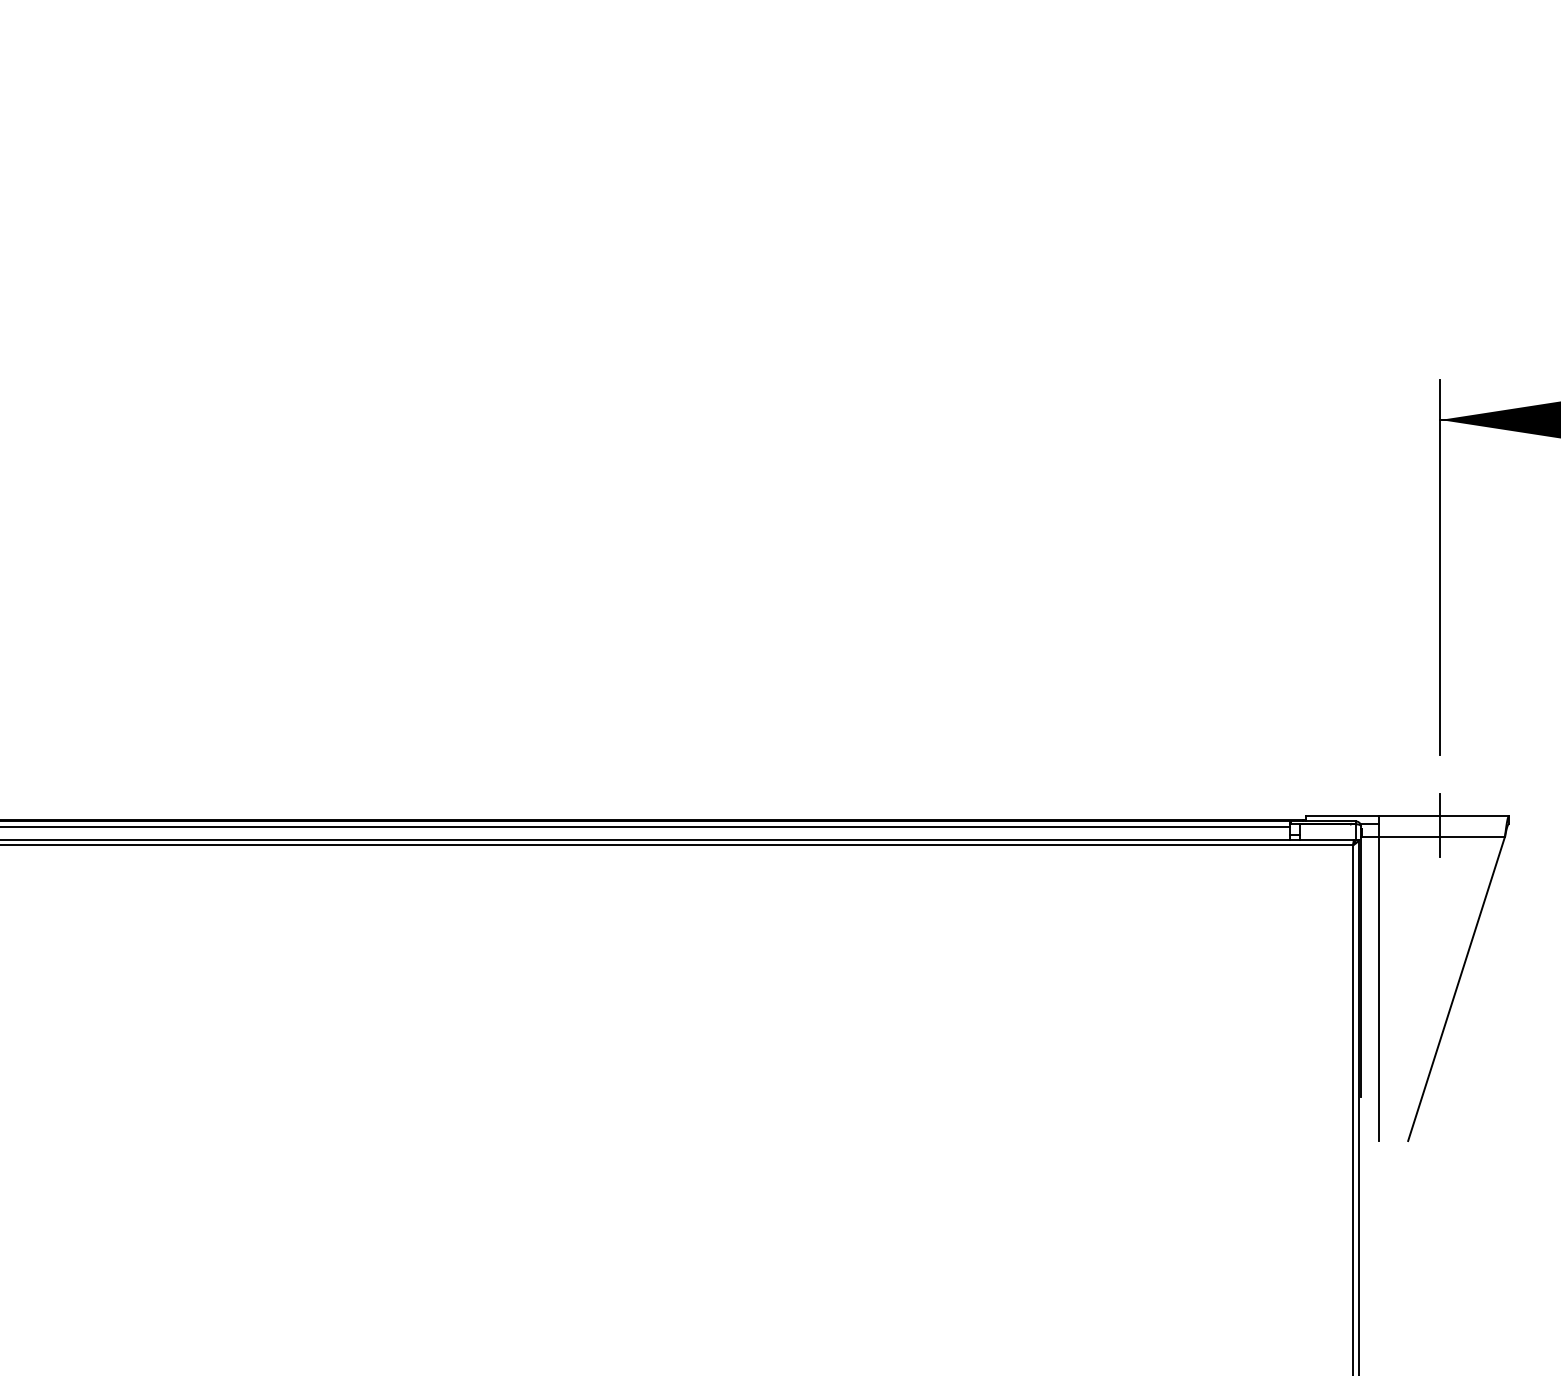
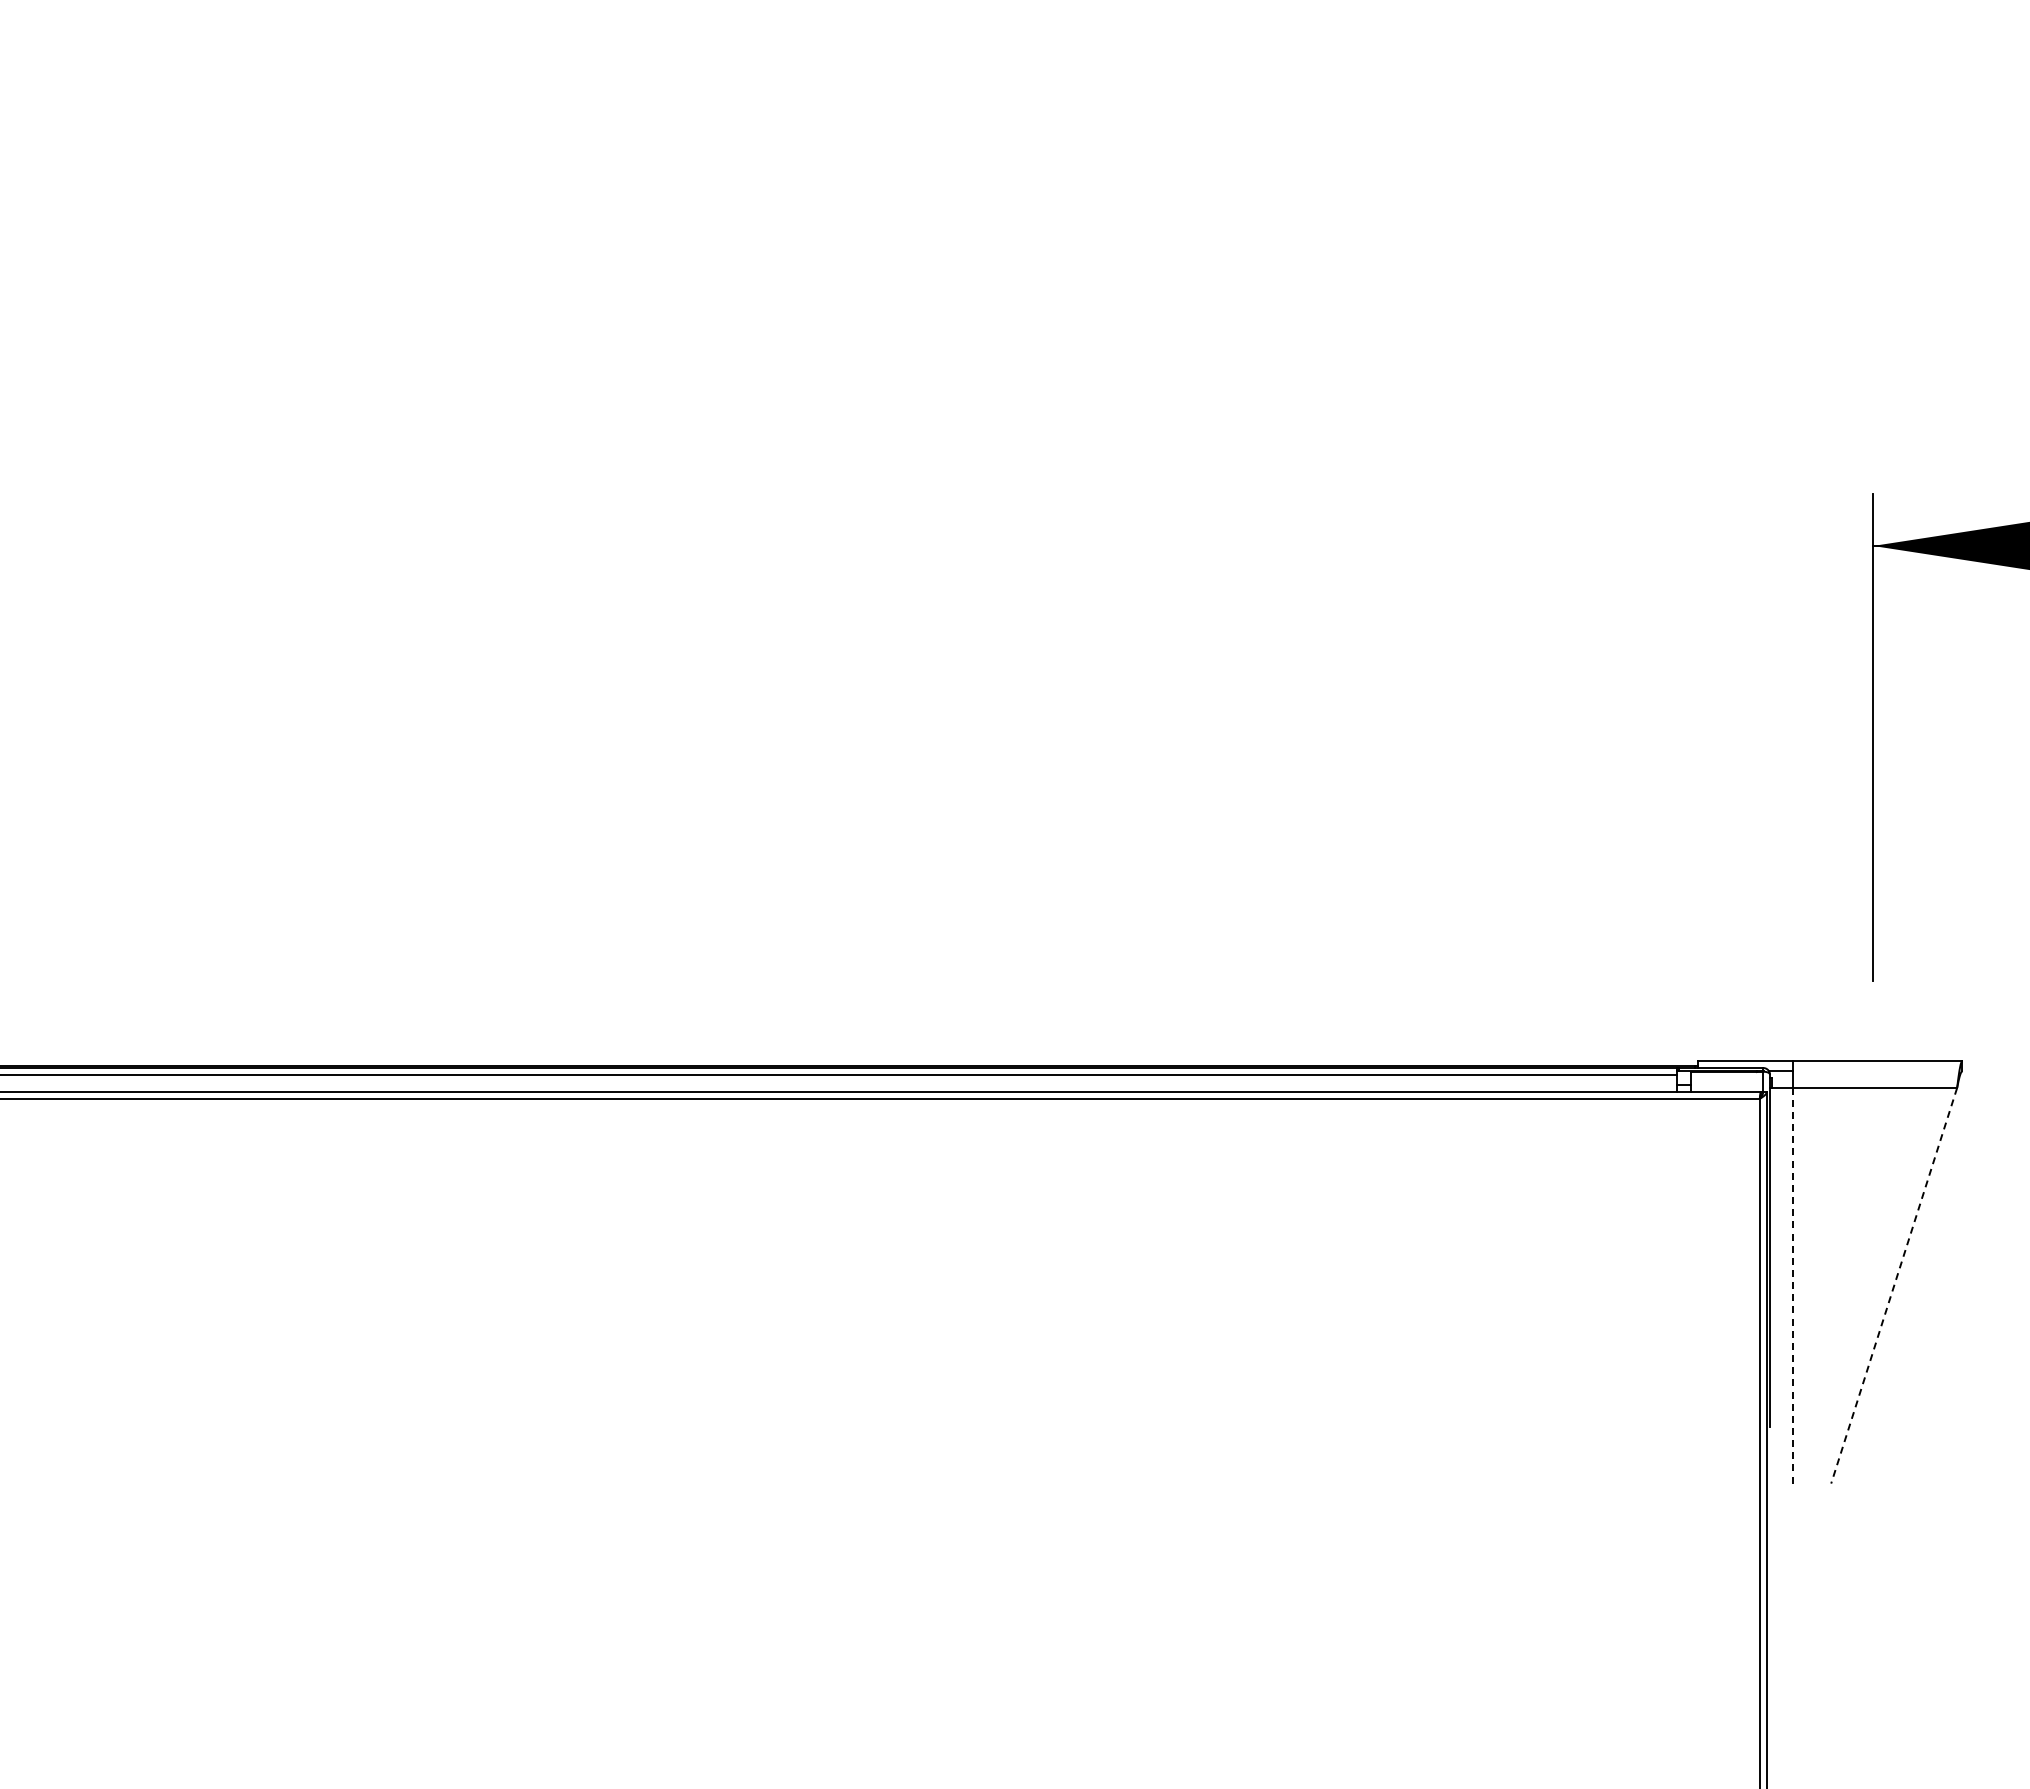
line: (1440, 824) -> (1873, 1072), removed
line: (1379, 988) -> (1793, 1285), solid -> dashed
line: (1456, 988) -> (1894, 1285), solid -> dashed

